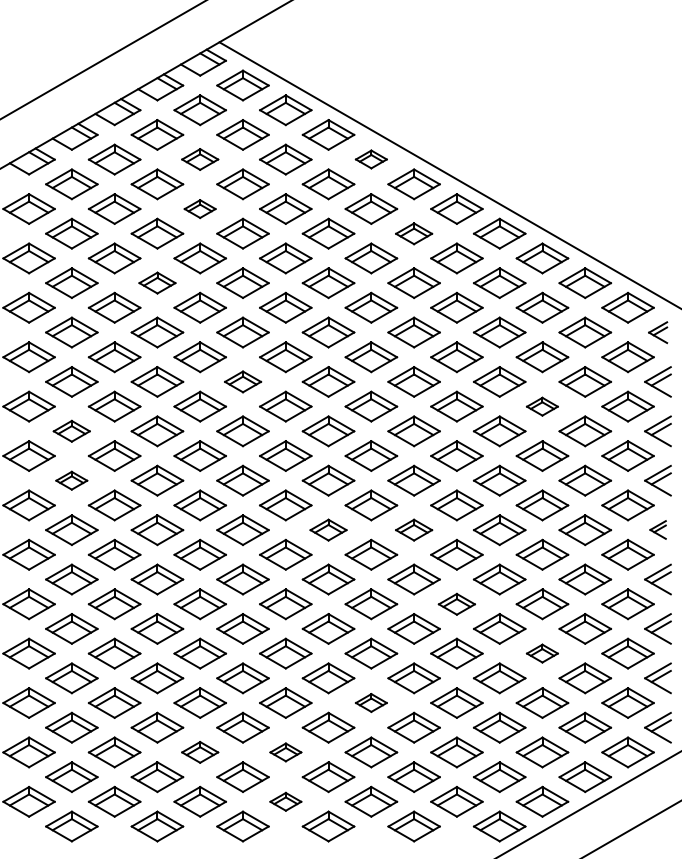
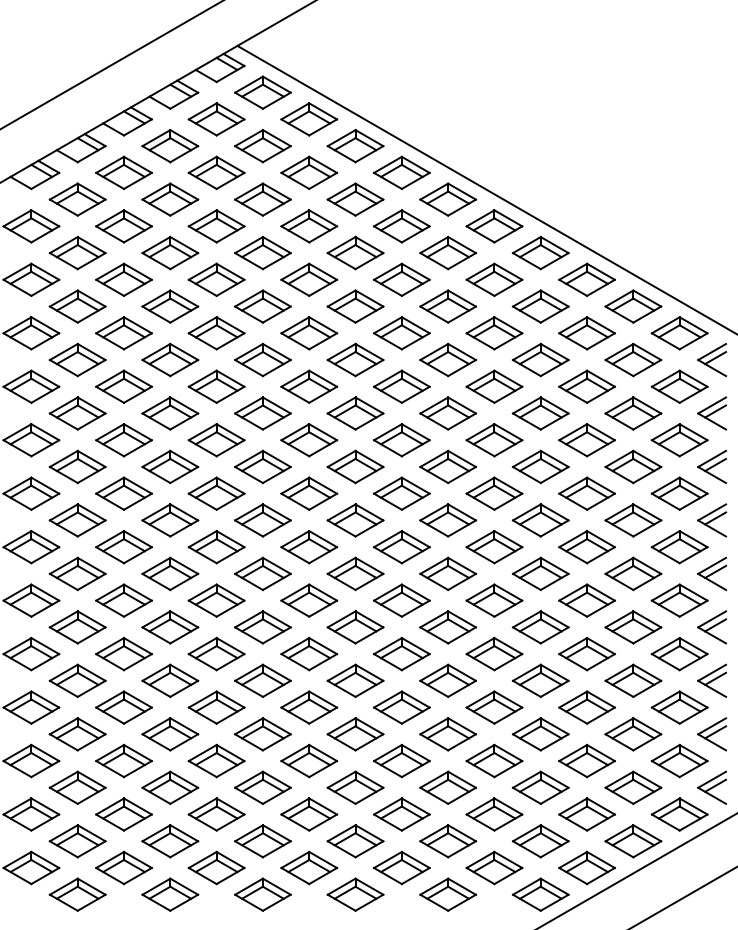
part: (200, 159) -> (216, 172), size x1.43
part: (371, 159) -> (401, 172), size x1.67
part: (200, 209) -> (216, 226), size x1.67
part: (413, 234) -> (447, 253), size x1.43
part: (157, 283) -> (170, 306), size x1.43
part: (658, 332) -> (712, 360), size x1.43
part: (242, 381) -> (262, 413), size x1.43
part: (541, 406) -> (586, 440), size x1.67
part: (71, 430) -> (77, 466), size x1.43
part: (71, 480) -> (77, 520), size x1.67
part: (328, 529) -> (355, 573), size x1.43
part: (413, 529) -> (447, 573), size x1.43
part: (658, 529) -> (712, 573), size x1.67
part: (456, 604) -> (494, 654), size x1.43
part: (541, 653) -> (586, 707), size x1.67
part: (371, 702) -> (401, 760), size x1.67
part: (200, 752) -> (216, 814), size x1.43
part: (286, 752) -> (309, 814), size x1.67
part: (286, 801) -> (309, 867), size x1.67

